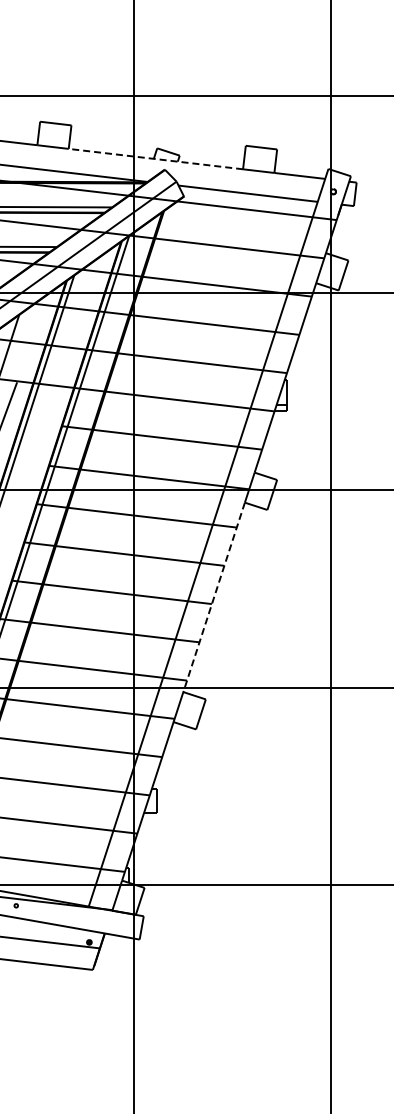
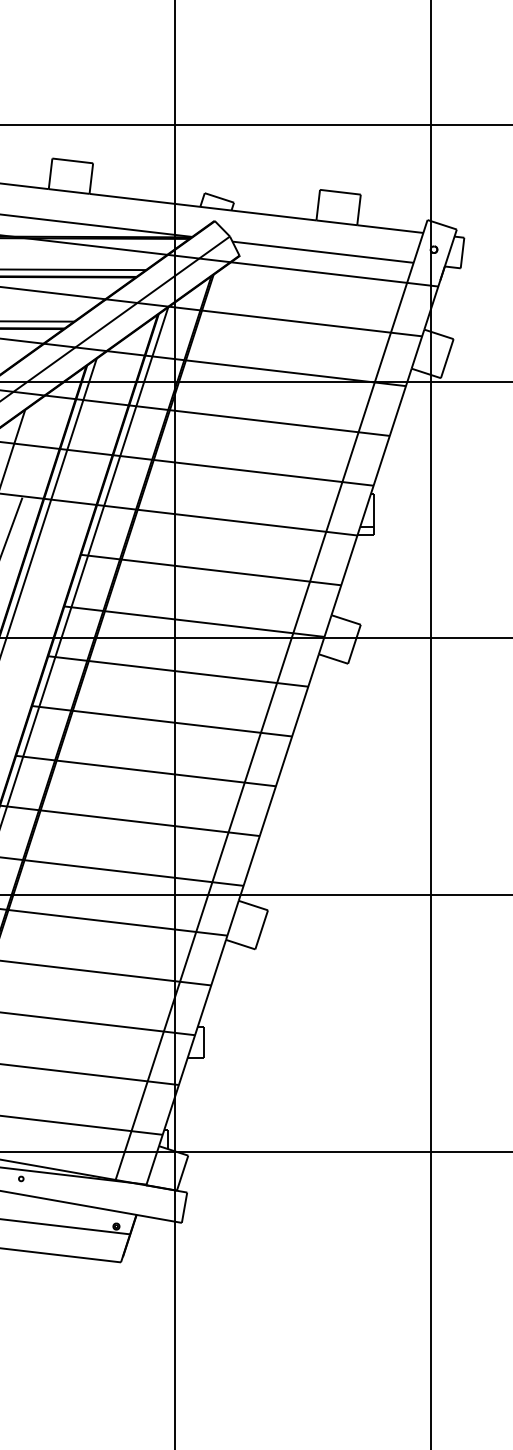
line: (155, 159) -> (202, 207), dashed -> solid
line: (214, 597) -> (279, 777), dashed -> solid

